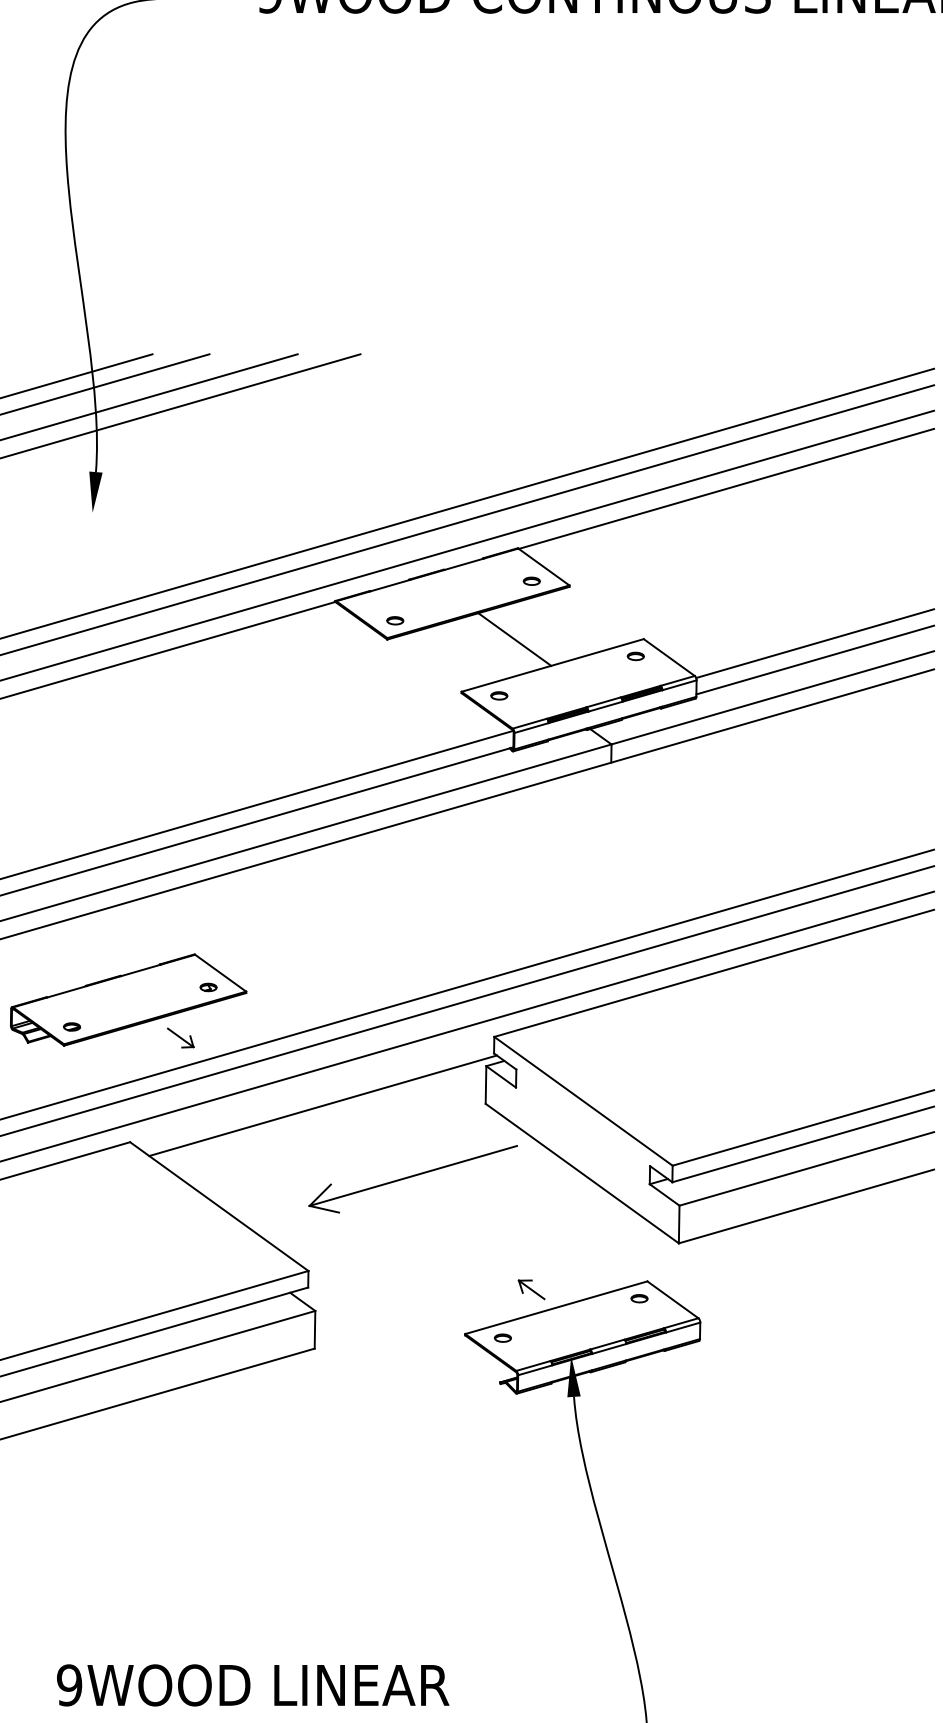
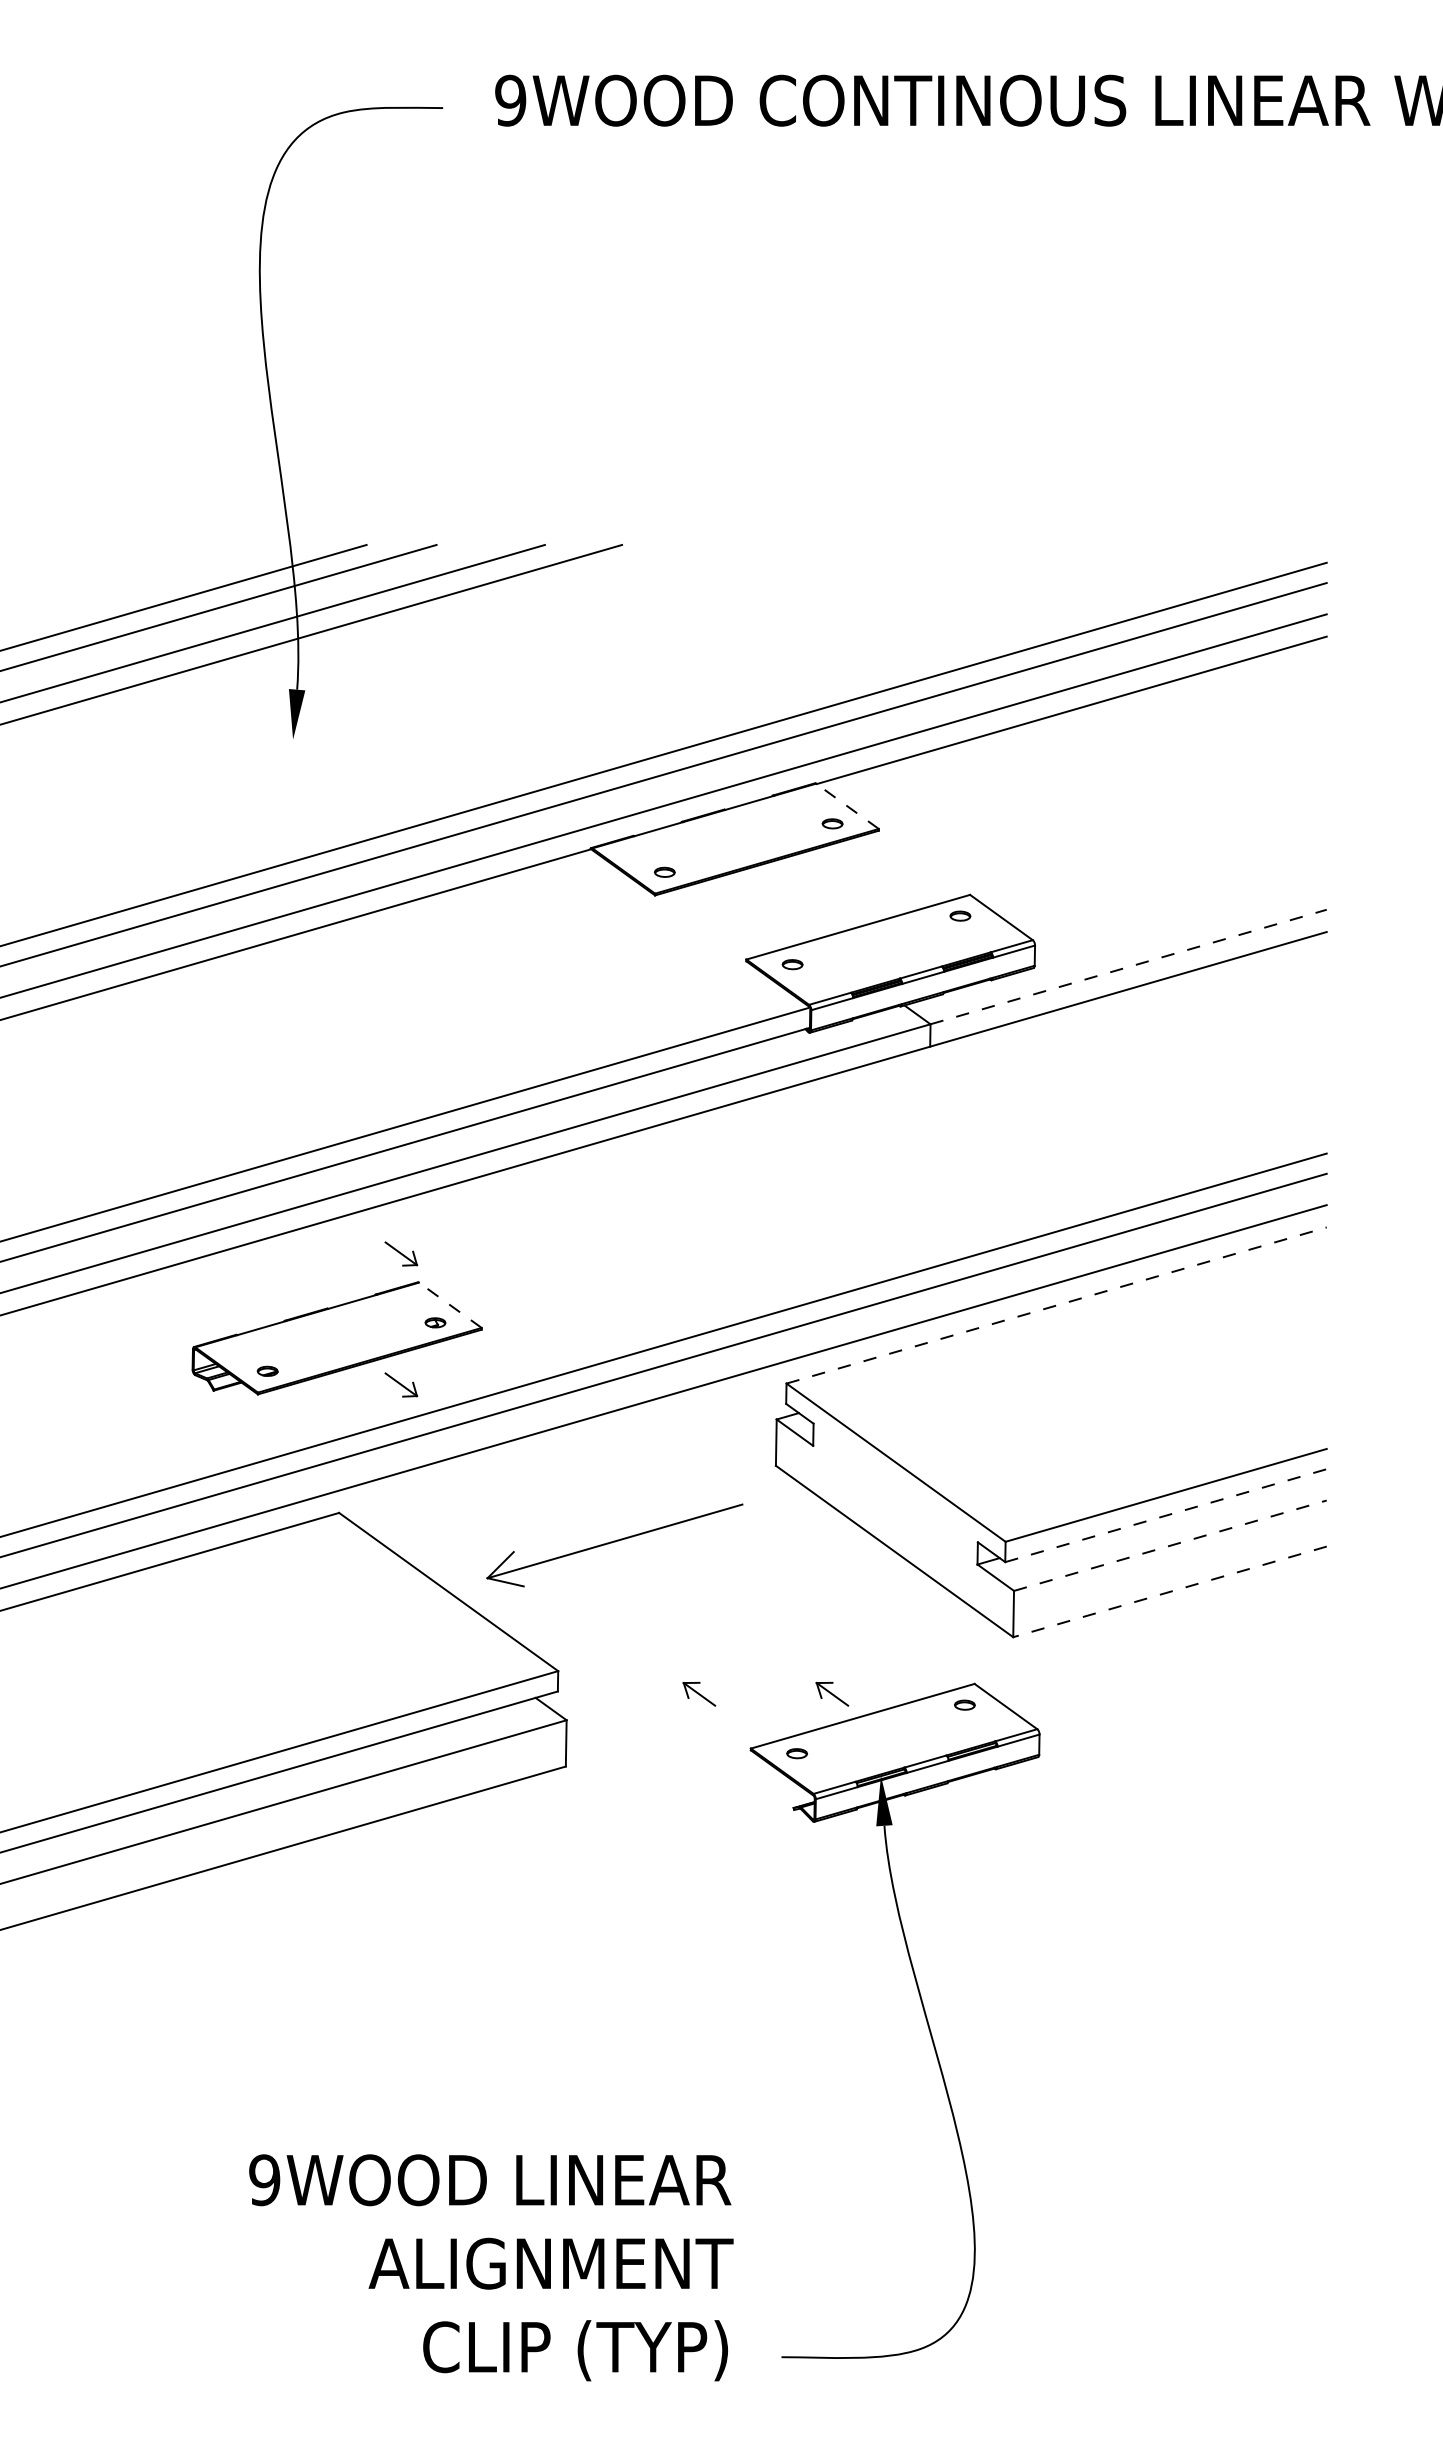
line: (543, 567) -> (847, 806), solid -> dashed
line: (514, 639) -> (811, 895), removed
line: (815, 643) -> (1180, 900), removed
line: (815, 659) -> (1180, 920), removed
line: (773, 697) -> (1129, 966), solid -> dashed
part: (180, 931) -> (400, 1253), added
line: (220, 973) -> (450, 1305), solid -> dashed
line: (714, 973) -> (1057, 1305), solid -> dashed
line: (322, 1105) -> (575, 1467), removed
line: (803, 1144) -> (1166, 1515), solid -> dashed
line: (806, 1168) -> (1170, 1545), solid -> dashed
part: (412, 1179) -> (614, 1545), moved
line: (806, 1206) -> (1169, 1592), solid -> dashed
part: (423, 1289) -> (699, 1693), added

